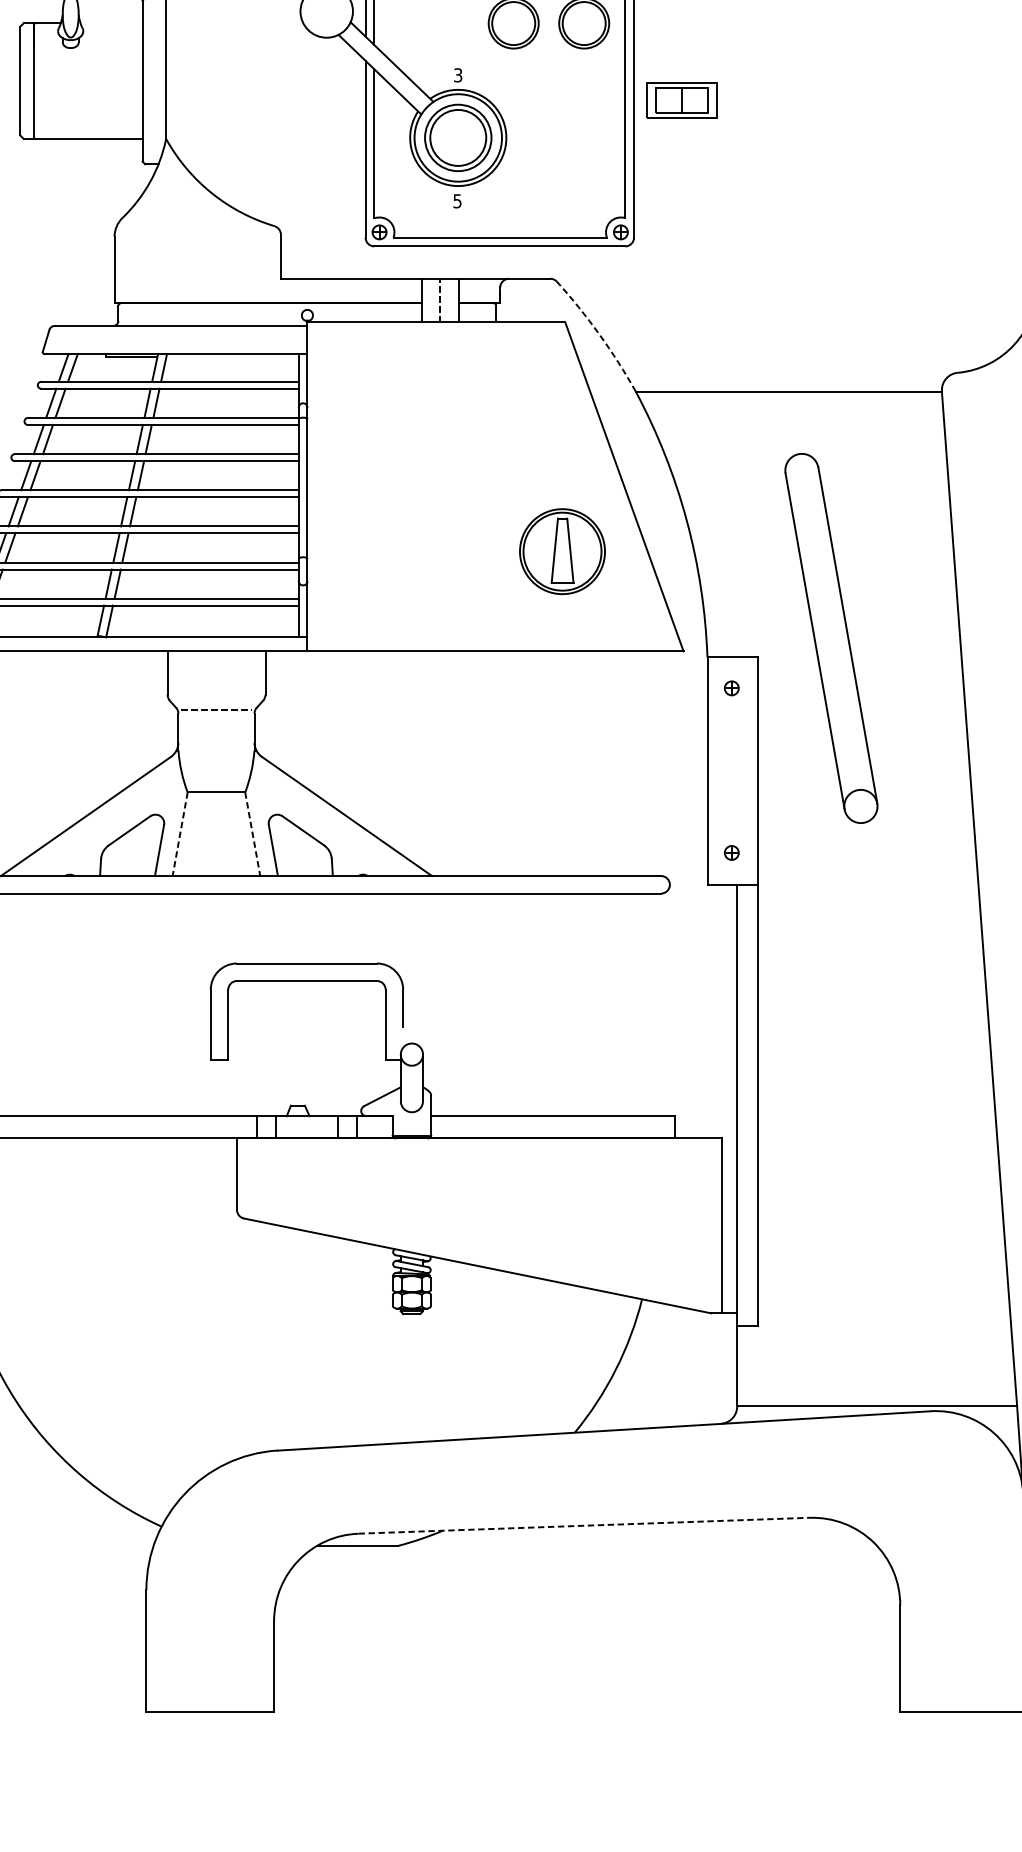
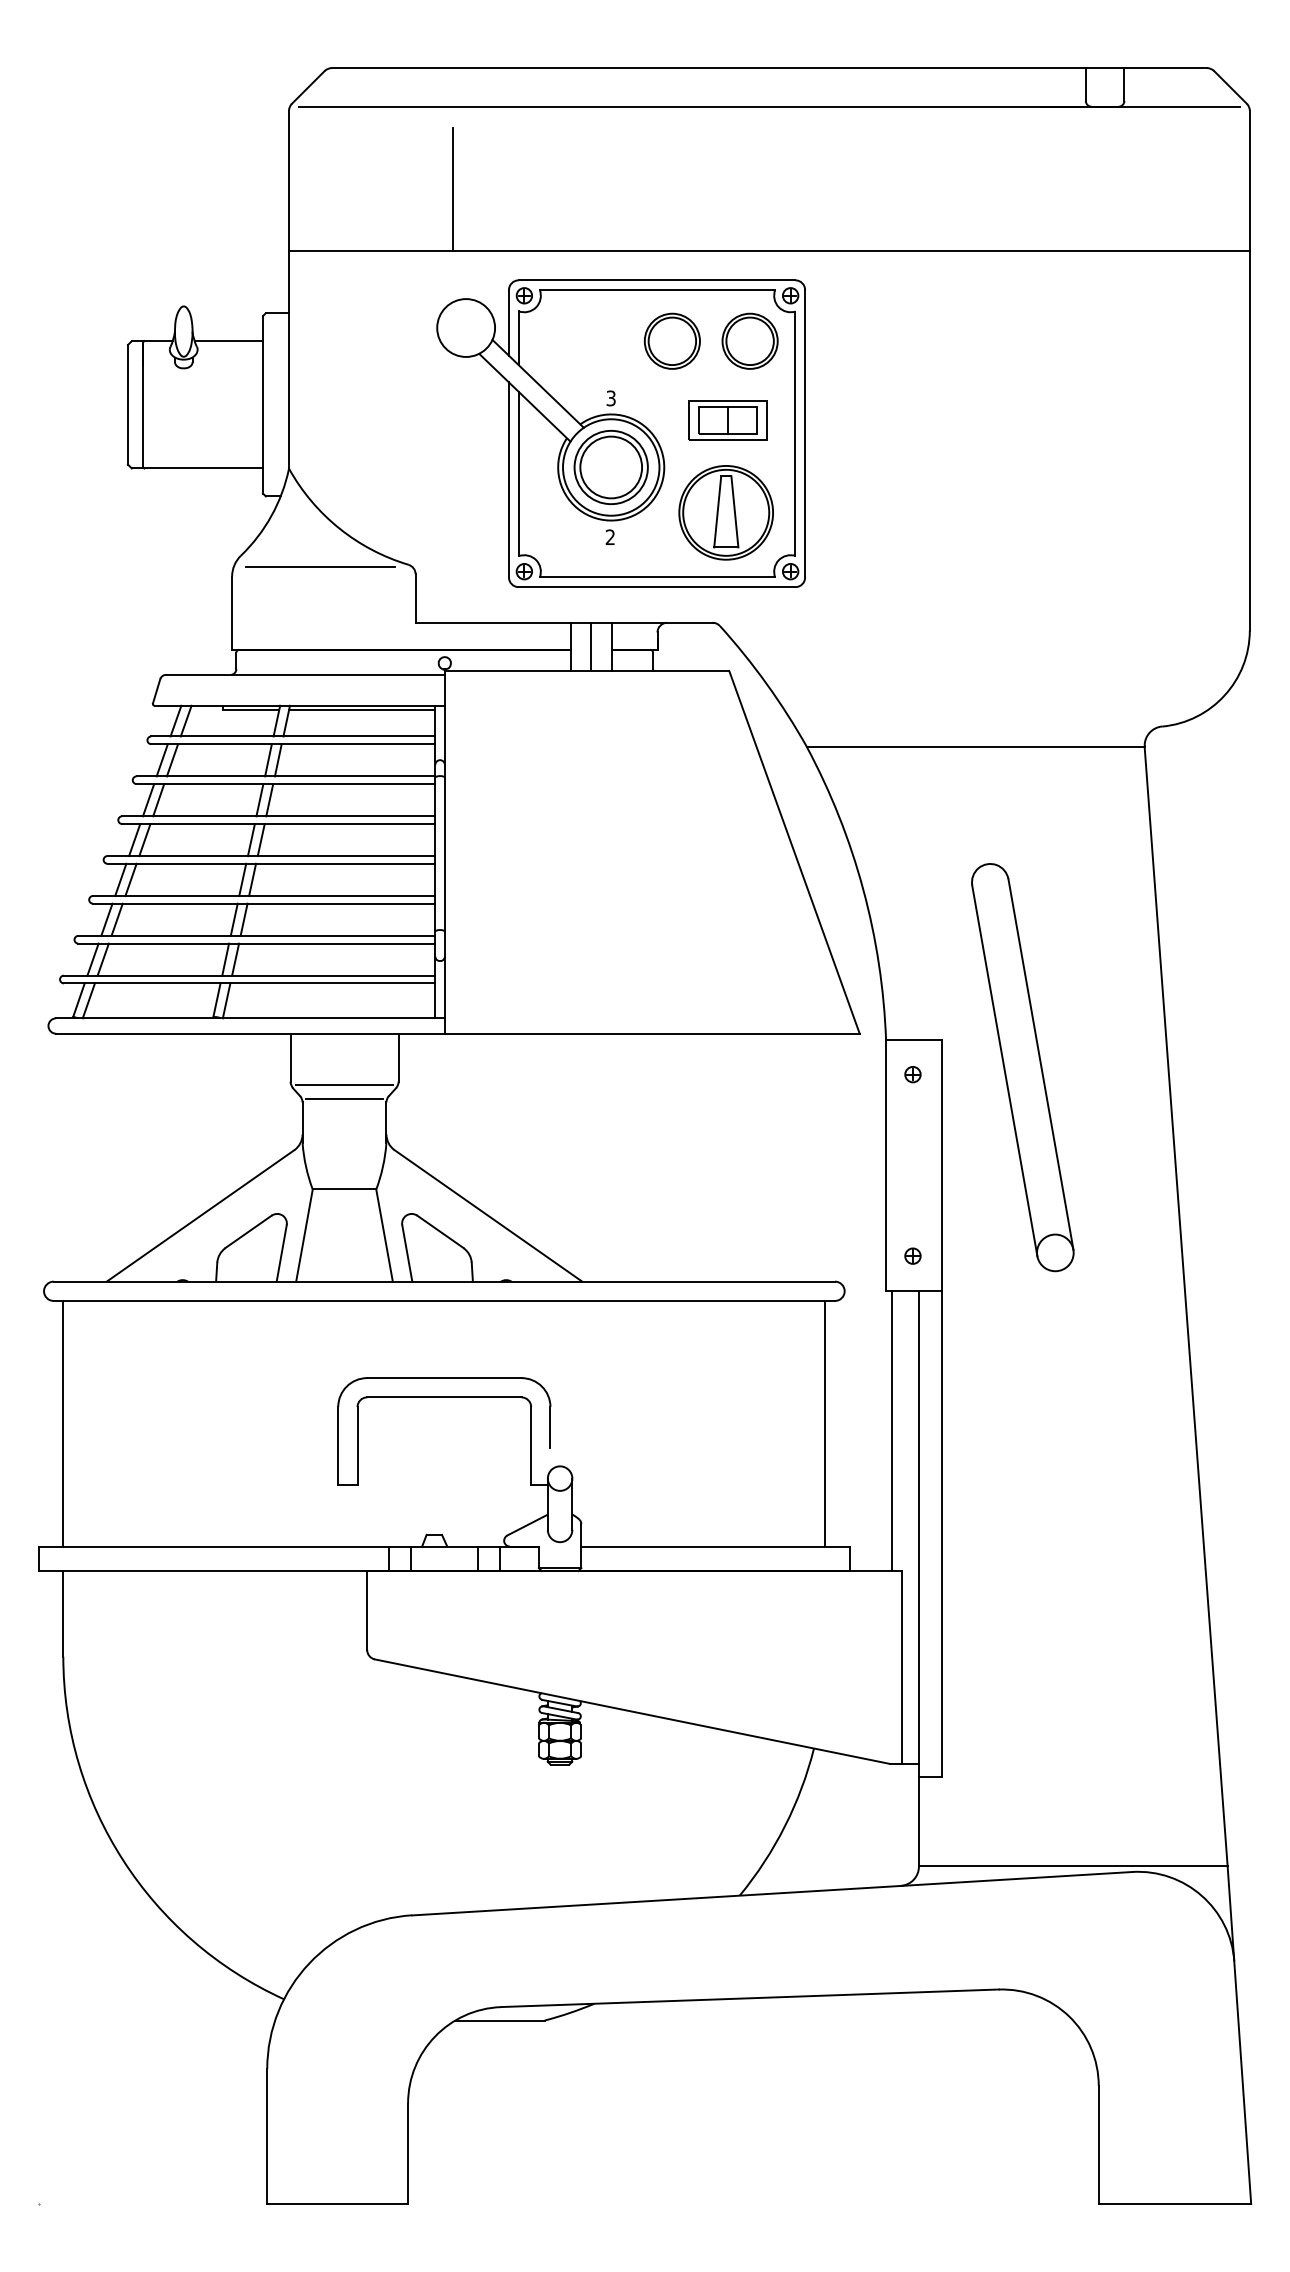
line: (111, 23) -> (228, 341), added
part: (681, 100) -> (727, 420), moved
text: (456, 201) -> (609, 537), 5 -> 2
line: (194, 227) -> (320, 566), added
line: (440, 300) -> (591, 646), dashed -> solid
arc: (599, 334) -> (766, 684), dashed -> solid
line: (232, 357) -> (362, 709), added
part: (561, 551) -> (725, 512), moved
part: (831, 638) -> (1022, 1067), moved
line: (216, 698) -> (344, 1085), added
line: (216, 710) -> (344, 1098), dashed -> solid
line: (180, 834) -> (304, 1235), dashed -> solid
line: (252, 834) -> (384, 1235), dashed -> solid
line: (652, 1004) -> (825, 1423), added
line: (712, 1011) -> (891, 1431), added
line: (584, 1525) -> (750, 1998), dashed -> solid

